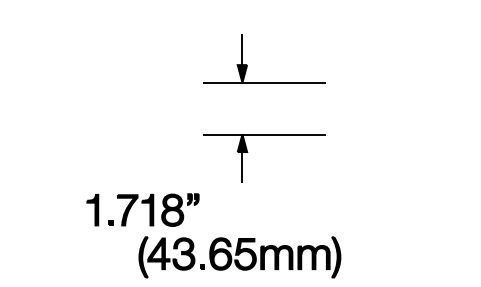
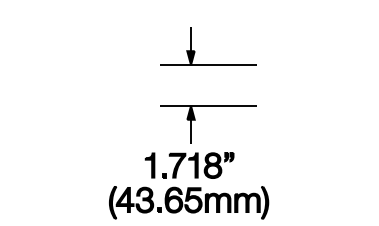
part: (142, 210) -> (189, 165), moved

